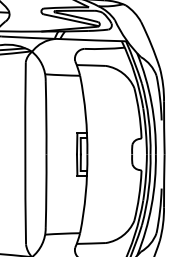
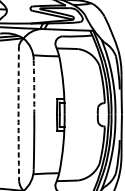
arc: (46, 117) -> (34, 87), solid -> dashed
arc: (25, 153) -> (18, 114), solid -> dashed

